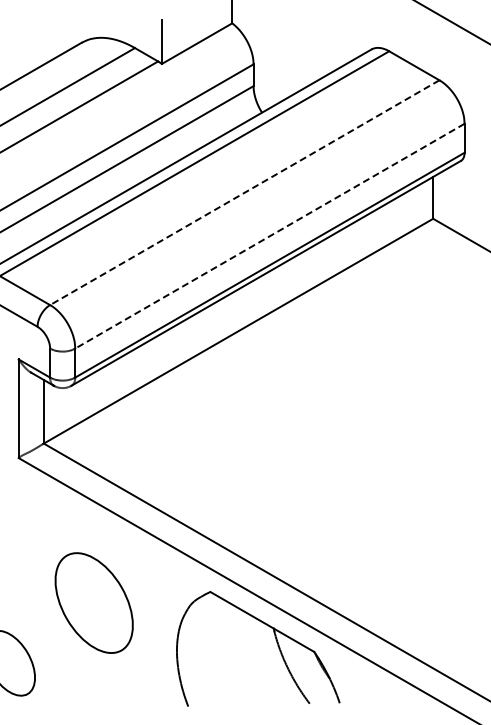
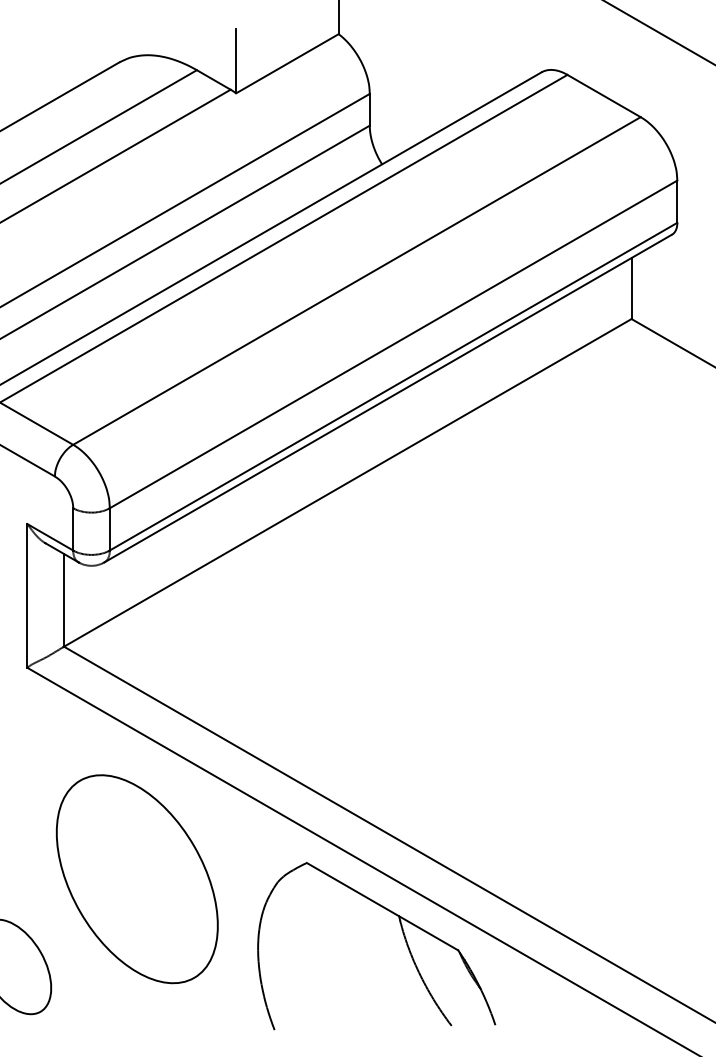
line: (244, 192) -> (356, 280), dashed -> solid
line: (269, 236) -> (392, 344), dashed -> solid
part: (94, 602) -> (137, 878), size x1.43

